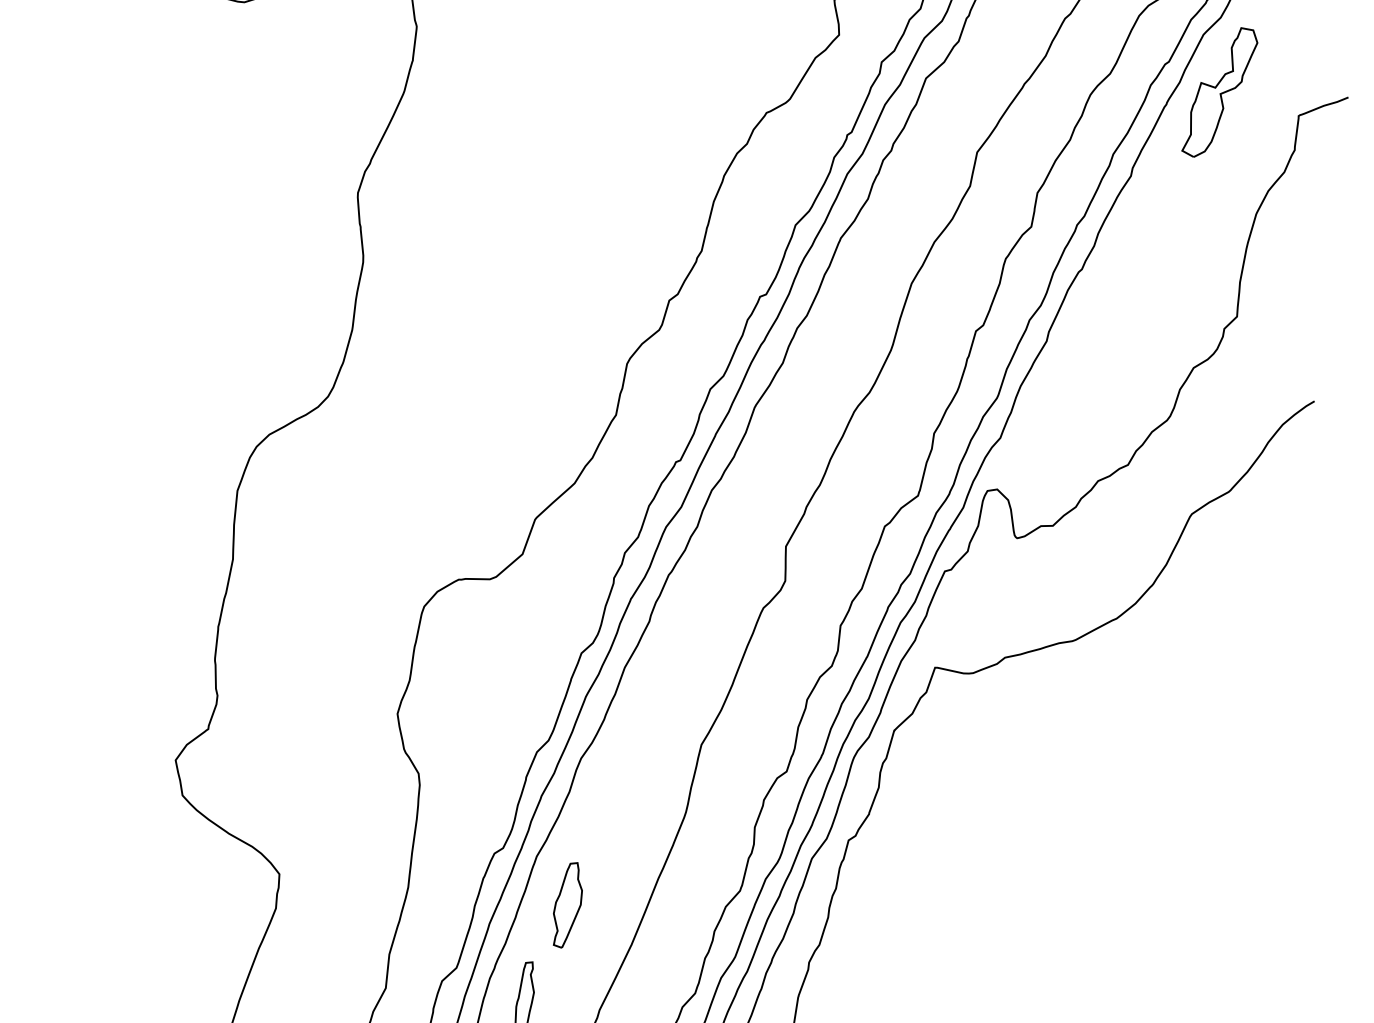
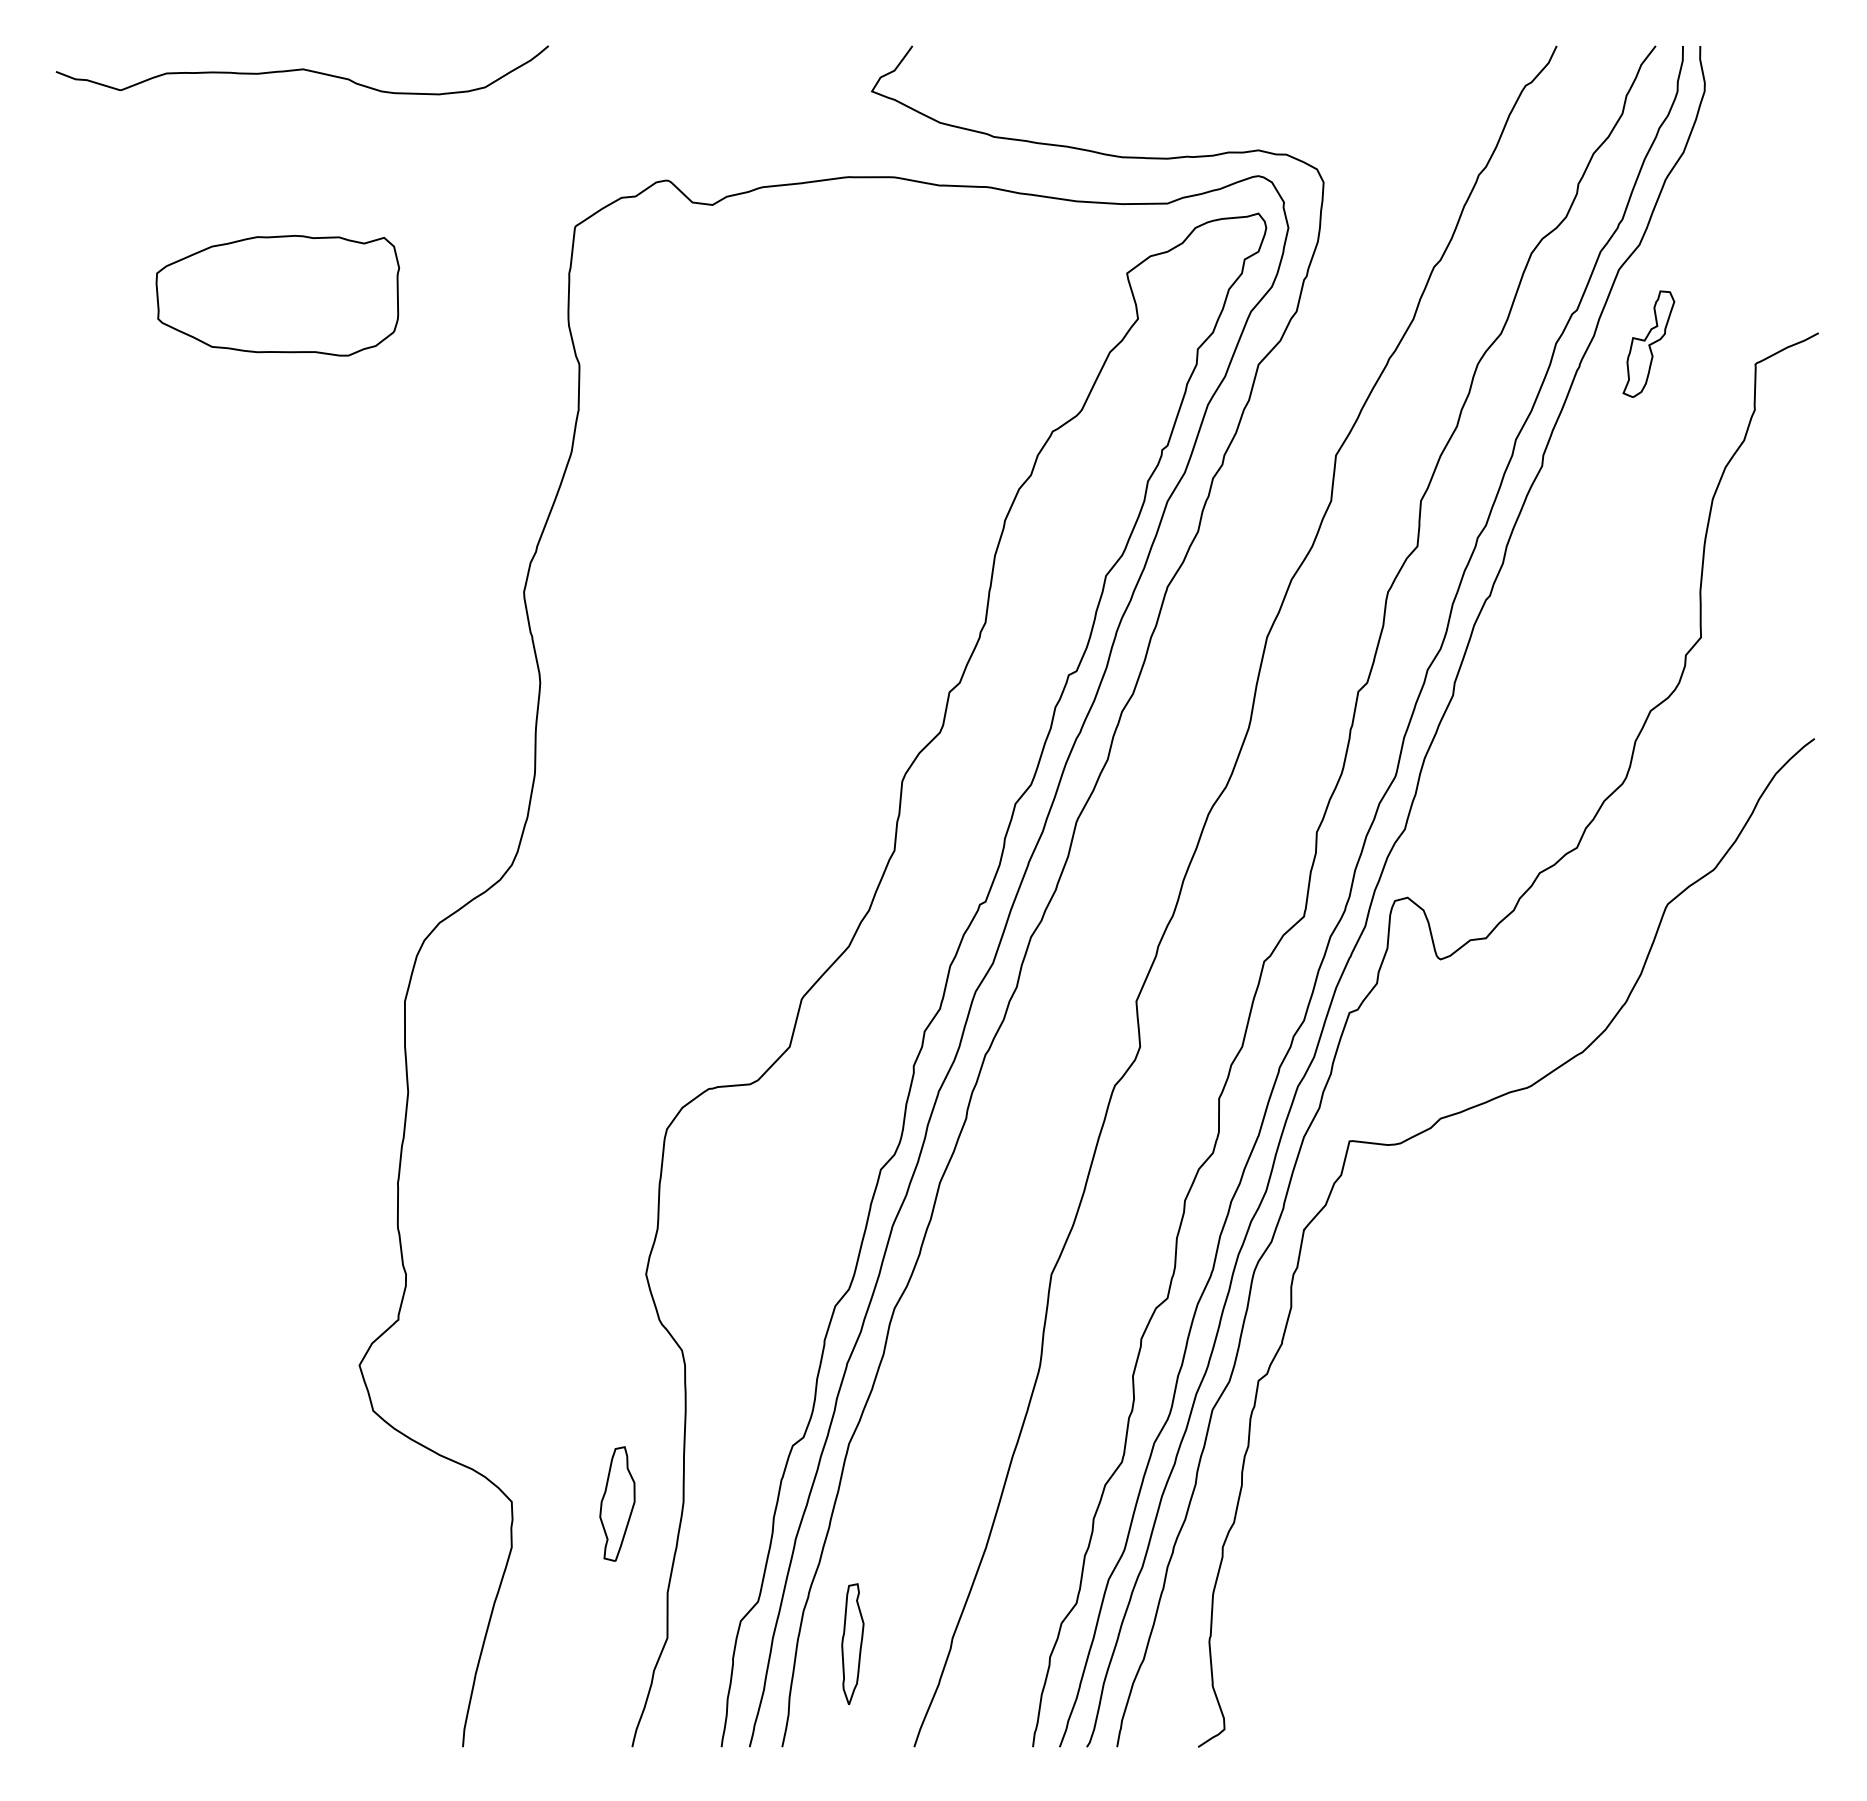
part: (1219, 92) -> (1648, 344), size x0.6
part: (567, 904) -> (617, 1503), moved

